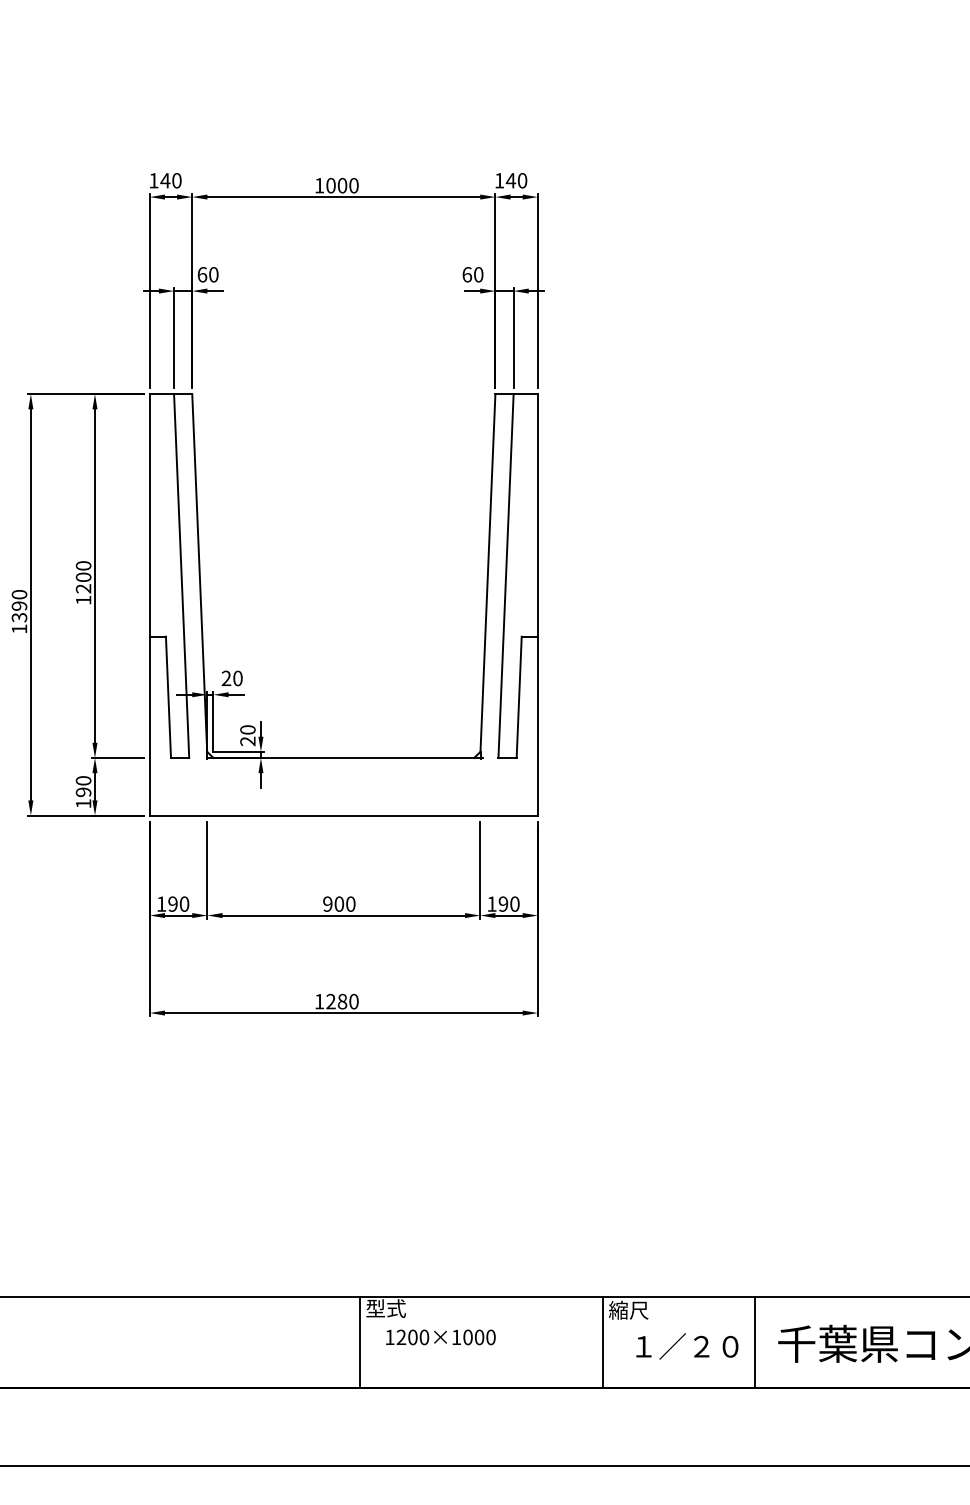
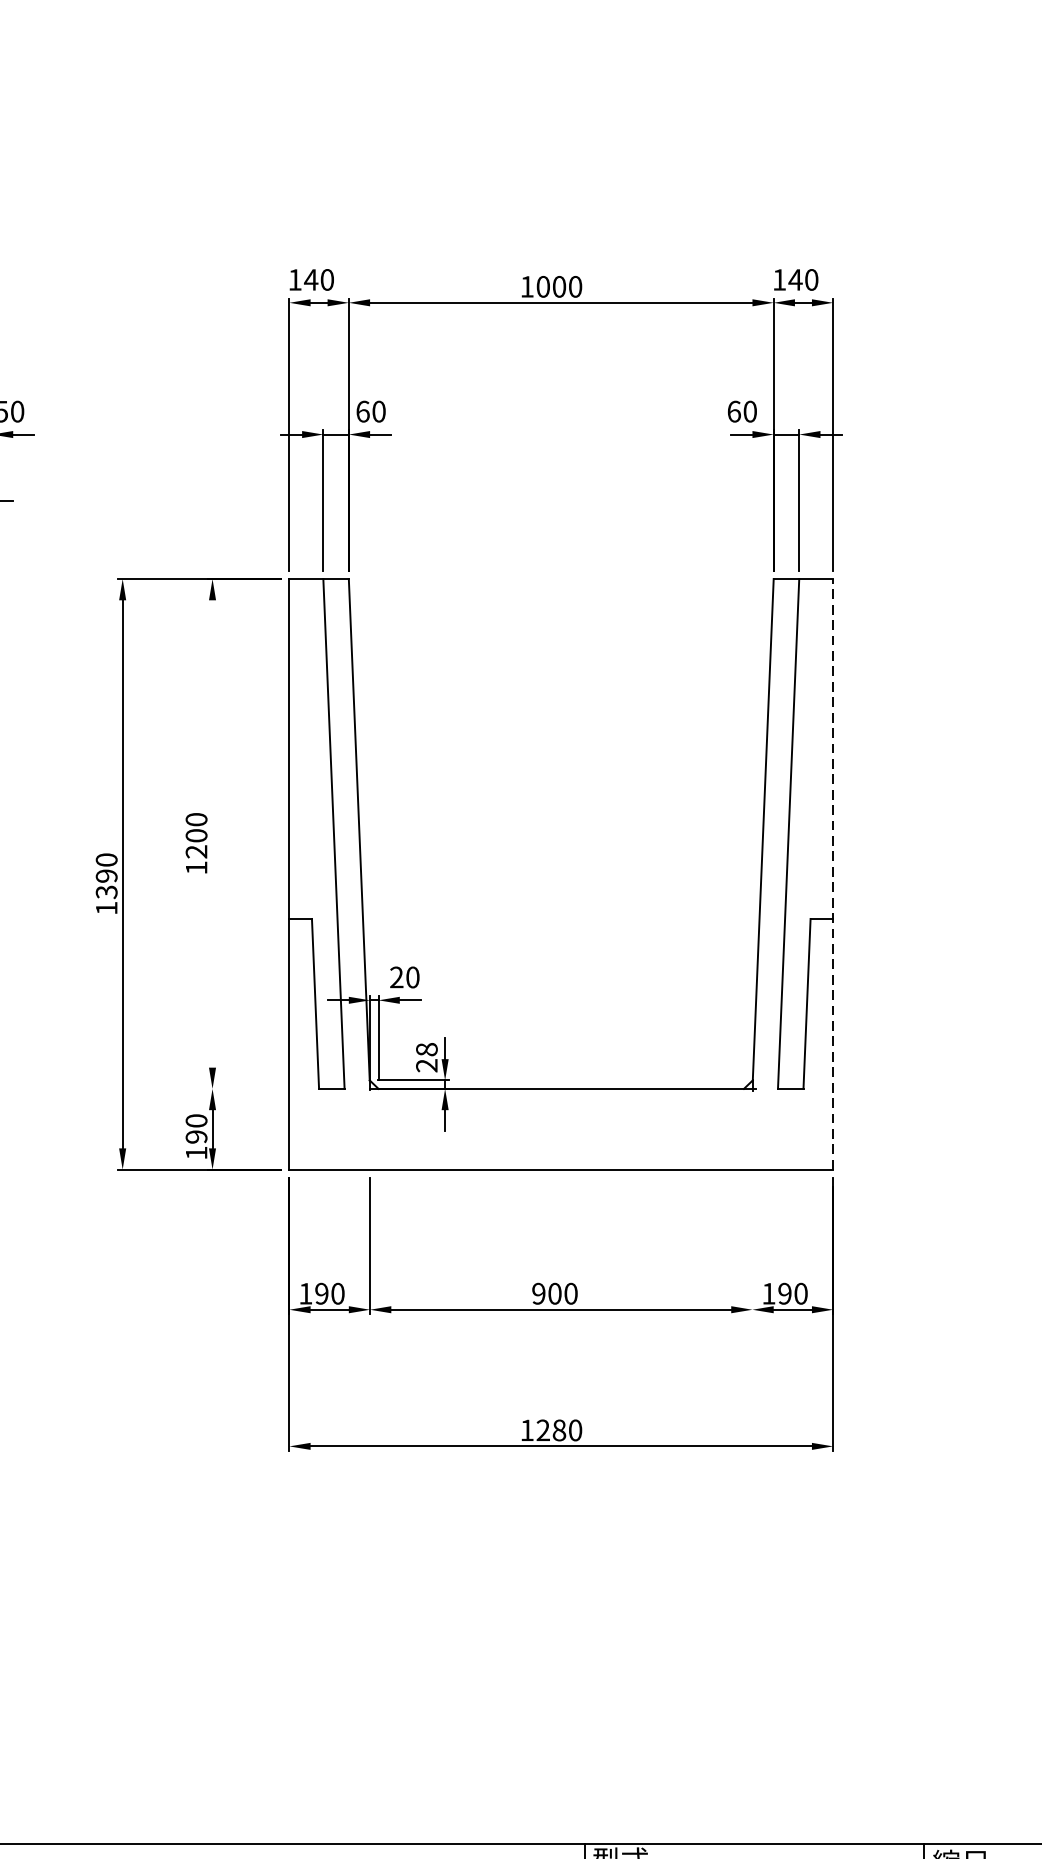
line: (95, 575) -> (213, 833), removed
line: (537, 604) -> (832, 873), solid -> dashed
text: (247, 729) -> (426, 1048), 20 -> 28
line: (117, 757) -> (244, 1088), removed
line: (480, 869) -> (752, 1245), removed

